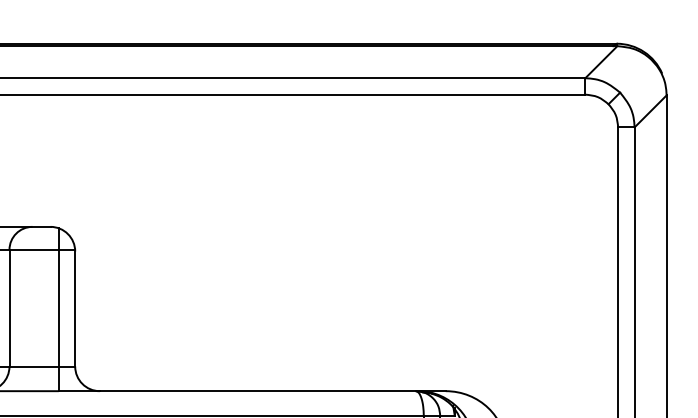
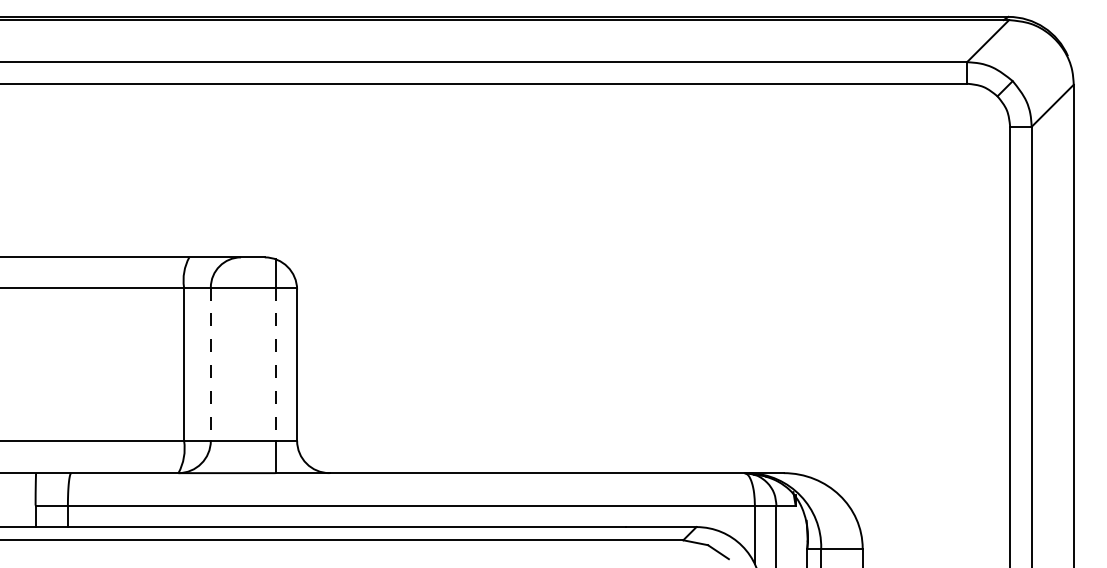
line: (9, 308) -> (210, 364), solid -> dashed
line: (58, 308) -> (275, 364), solid -> dashed

